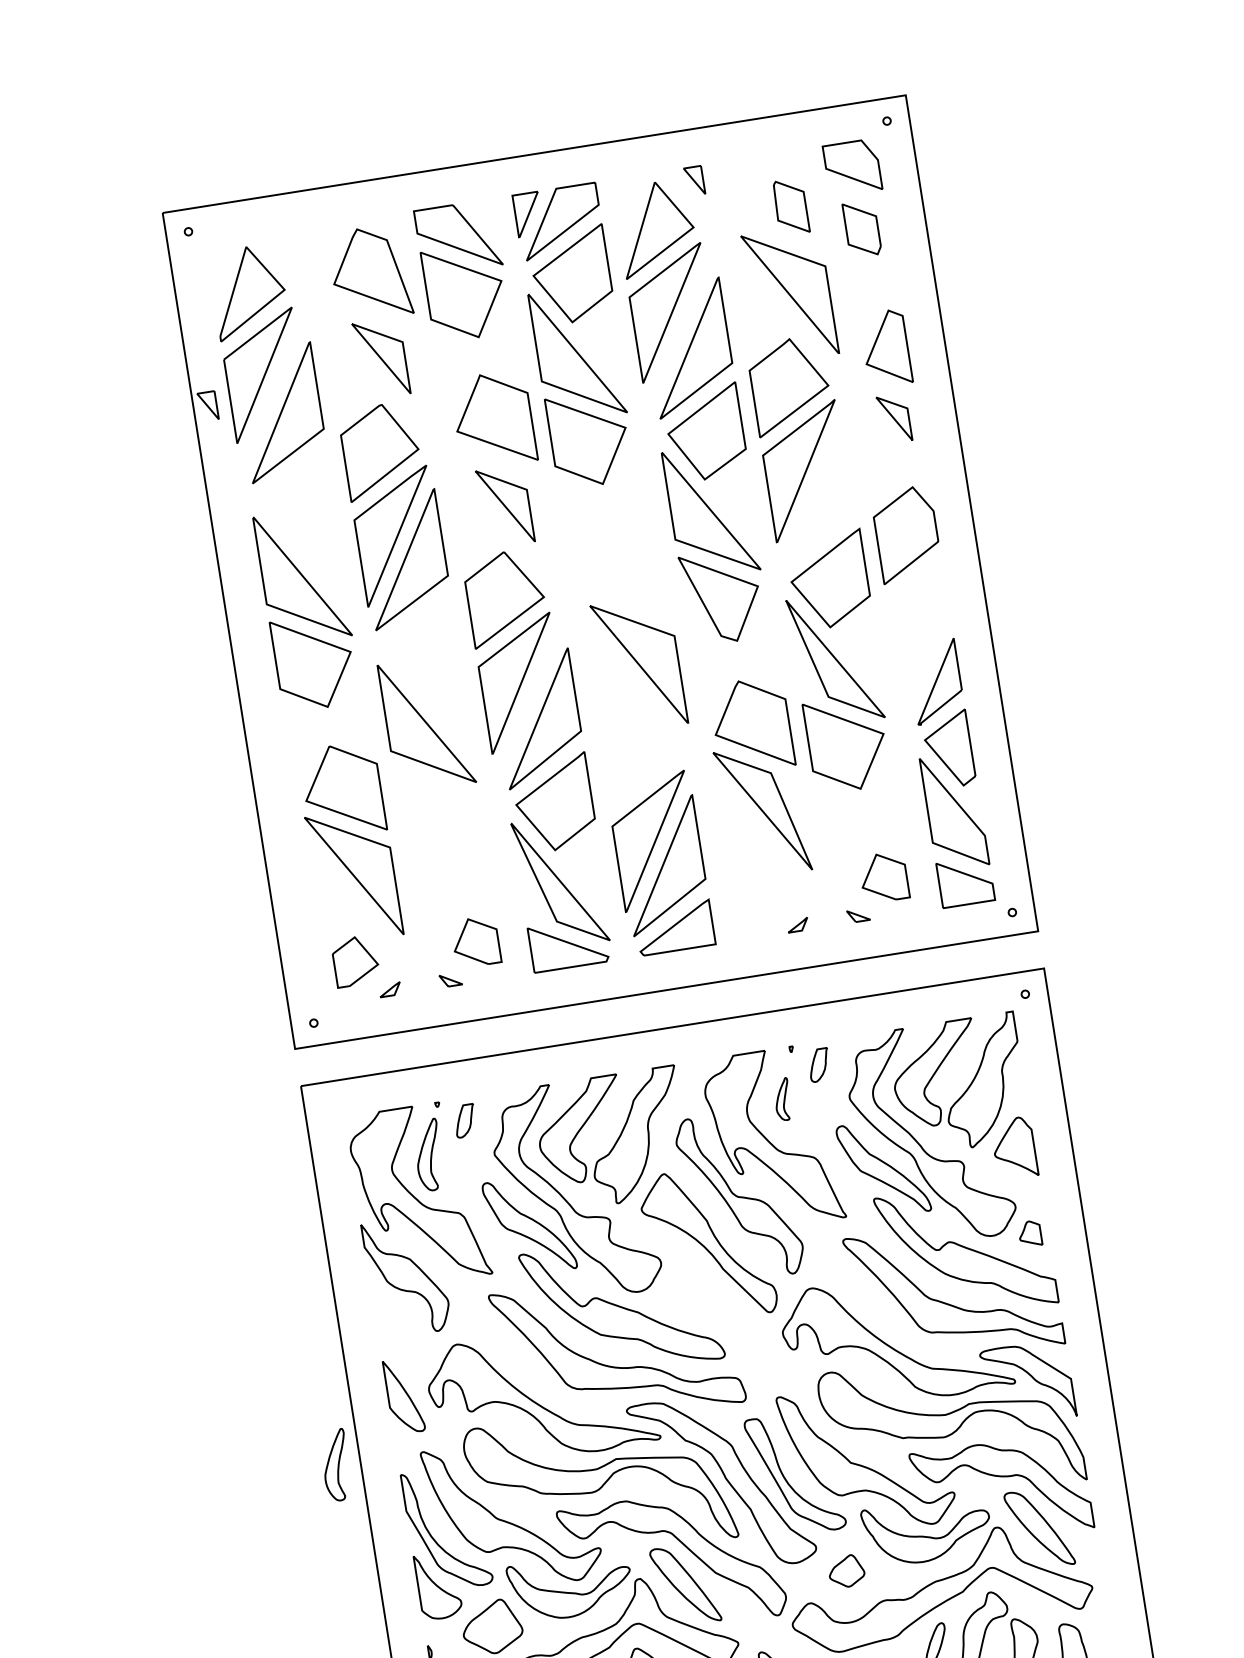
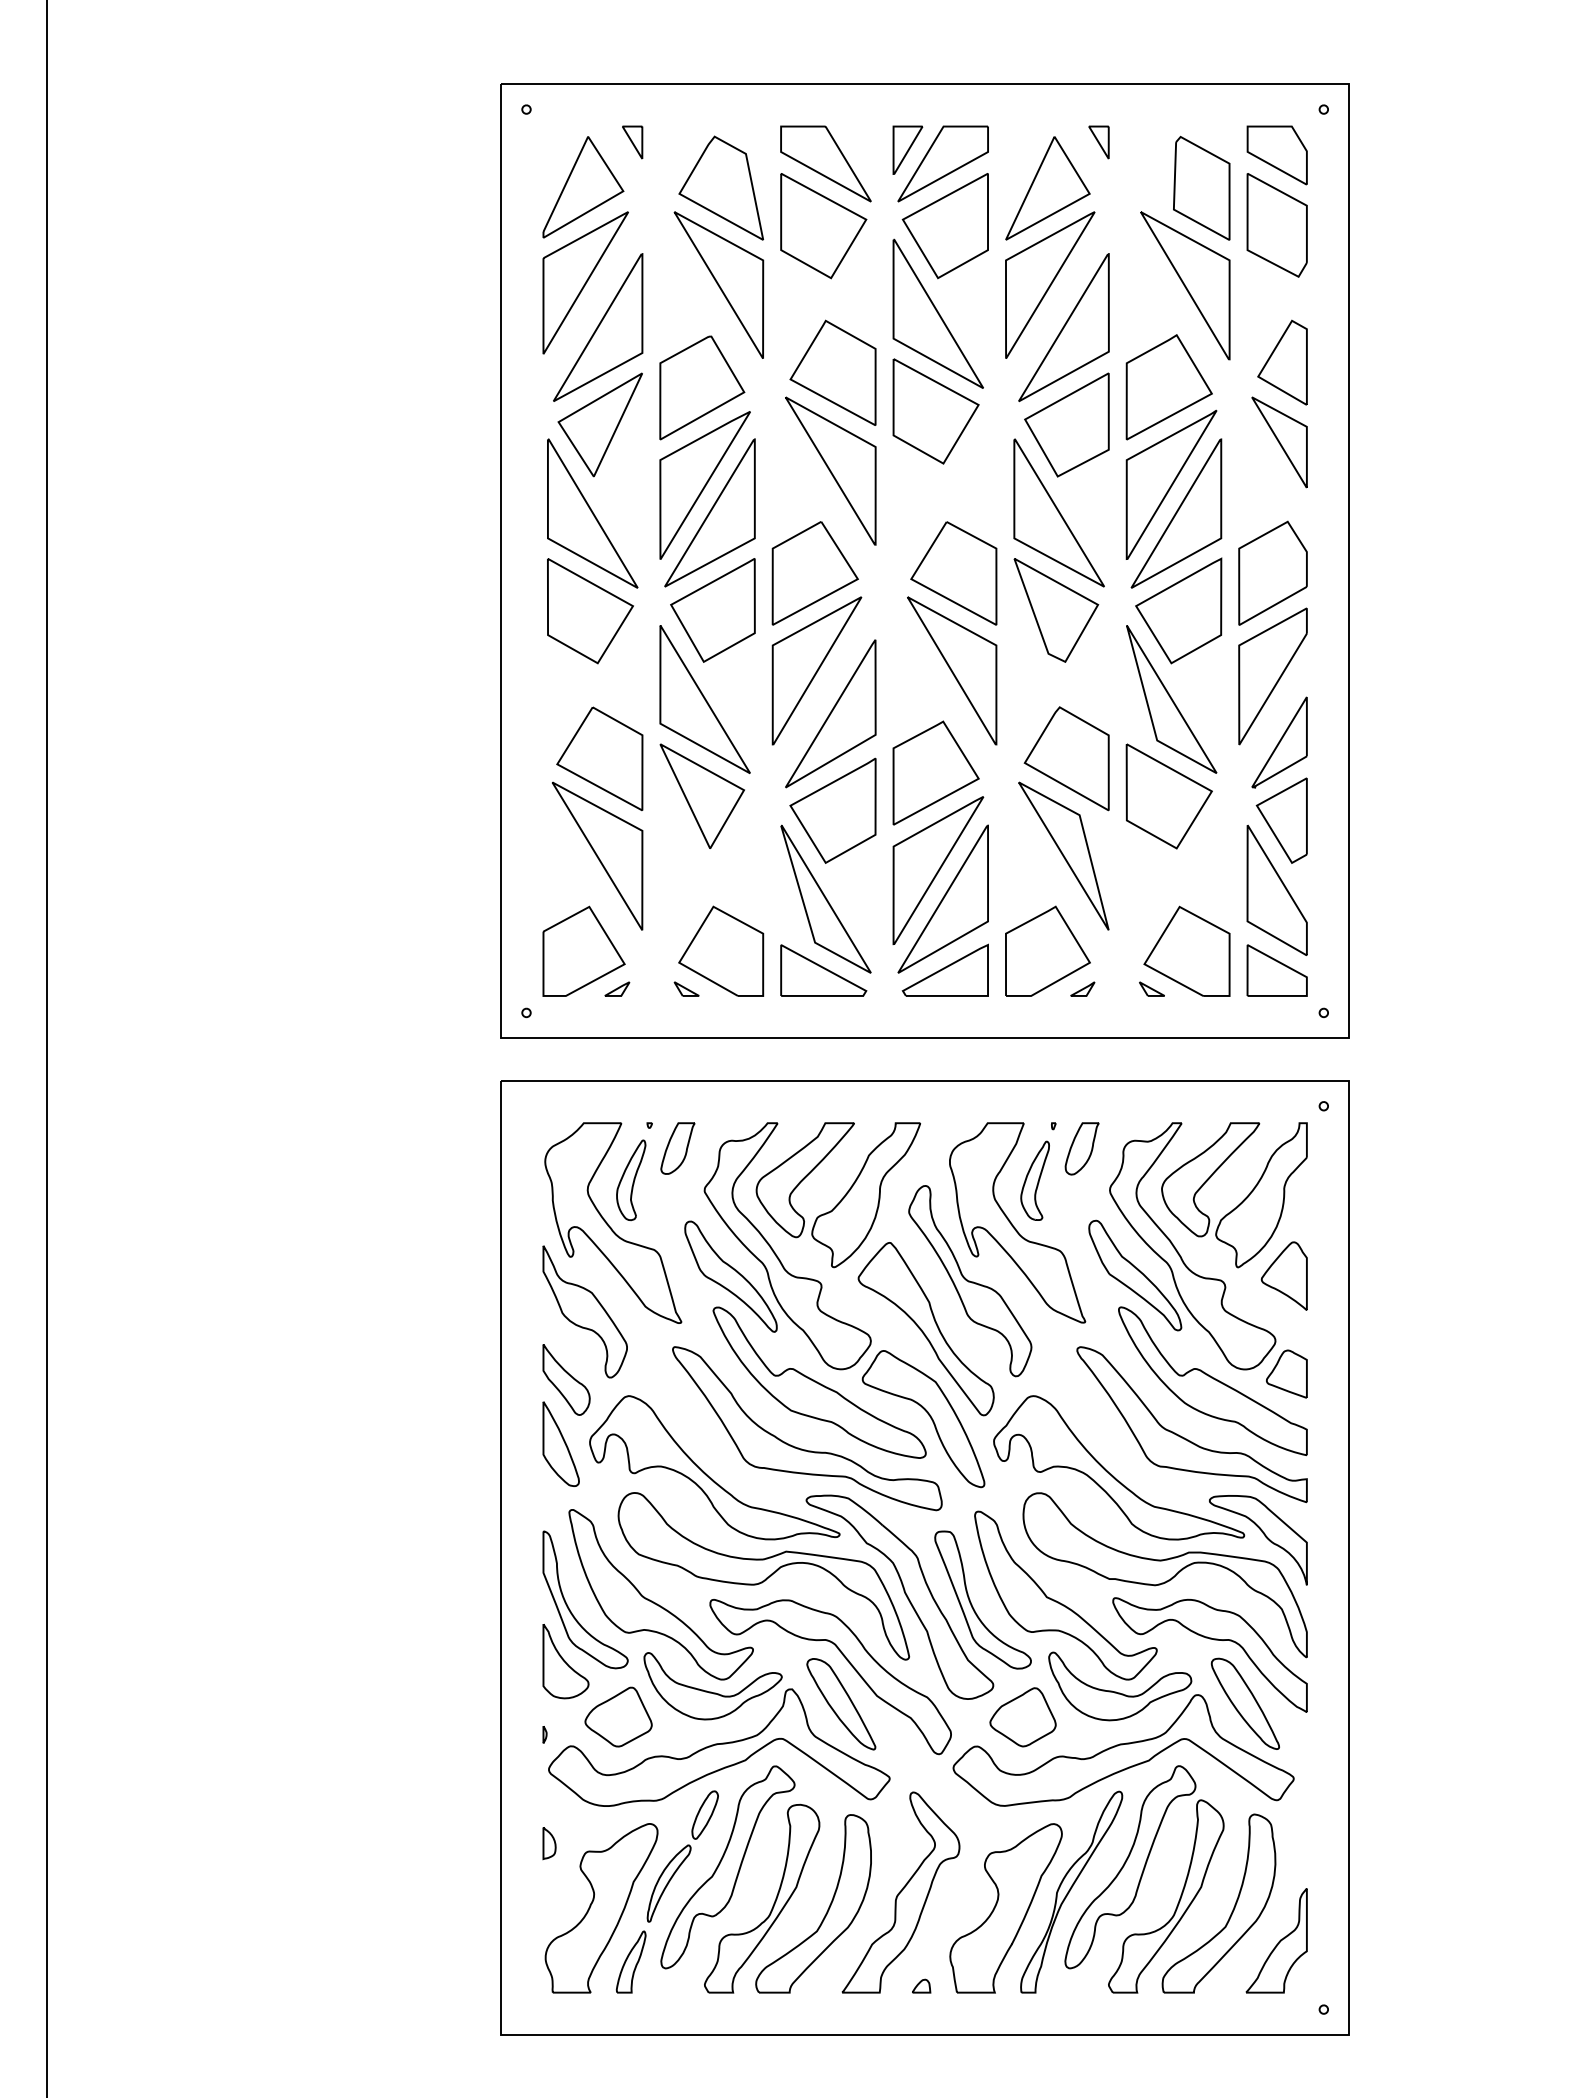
part: (790, 207) -> (1201, 188), size x1.67
part: (861, 229) -> (1276, 225), size x1.67
part: (380, 358) -> (718, 284), size x1.67
part: (208, 406) -> (632, 142), moved
part: (894, 418) -> (1279, 442), size x1.67
part: (814, 495) -> (1176, 513), added
part: (296, 497) -> (599, 424), added
part: (504, 505) -> (830, 470), size x1.67
part: (626, 578) -> (953, 573), added
part: (920, 624) -> (1272, 676), added
part: (420, 644) -> (712, 610), added
part: (638, 755) -> (935, 772), added
part: (436, 808) -> (701, 795), added
part: (883, 876) -> (1186, 950), size x1.67
part: (761, 896) -> (1047, 950), added
part: (476, 941) -> (721, 950), size x1.67
part: (355, 960) -> (583, 950), size x1.67
part: (818, 1064) -> (1081, 1148), size x1.43
part: (782, 1099) -> (1034, 1180), size x1.67
part: (464, 1120) -> (677, 1148), size x1.43
part: (1029, 1233) -> (1286, 1373), size x1.67
part: (721, 1320) -> (928, 1415), added
part: (399, 1338) -> (566, 1379), added
part: (336, 1465) -> (473, 1509), removed
part: (846, 1571) -> (1022, 1717), size x1.67

